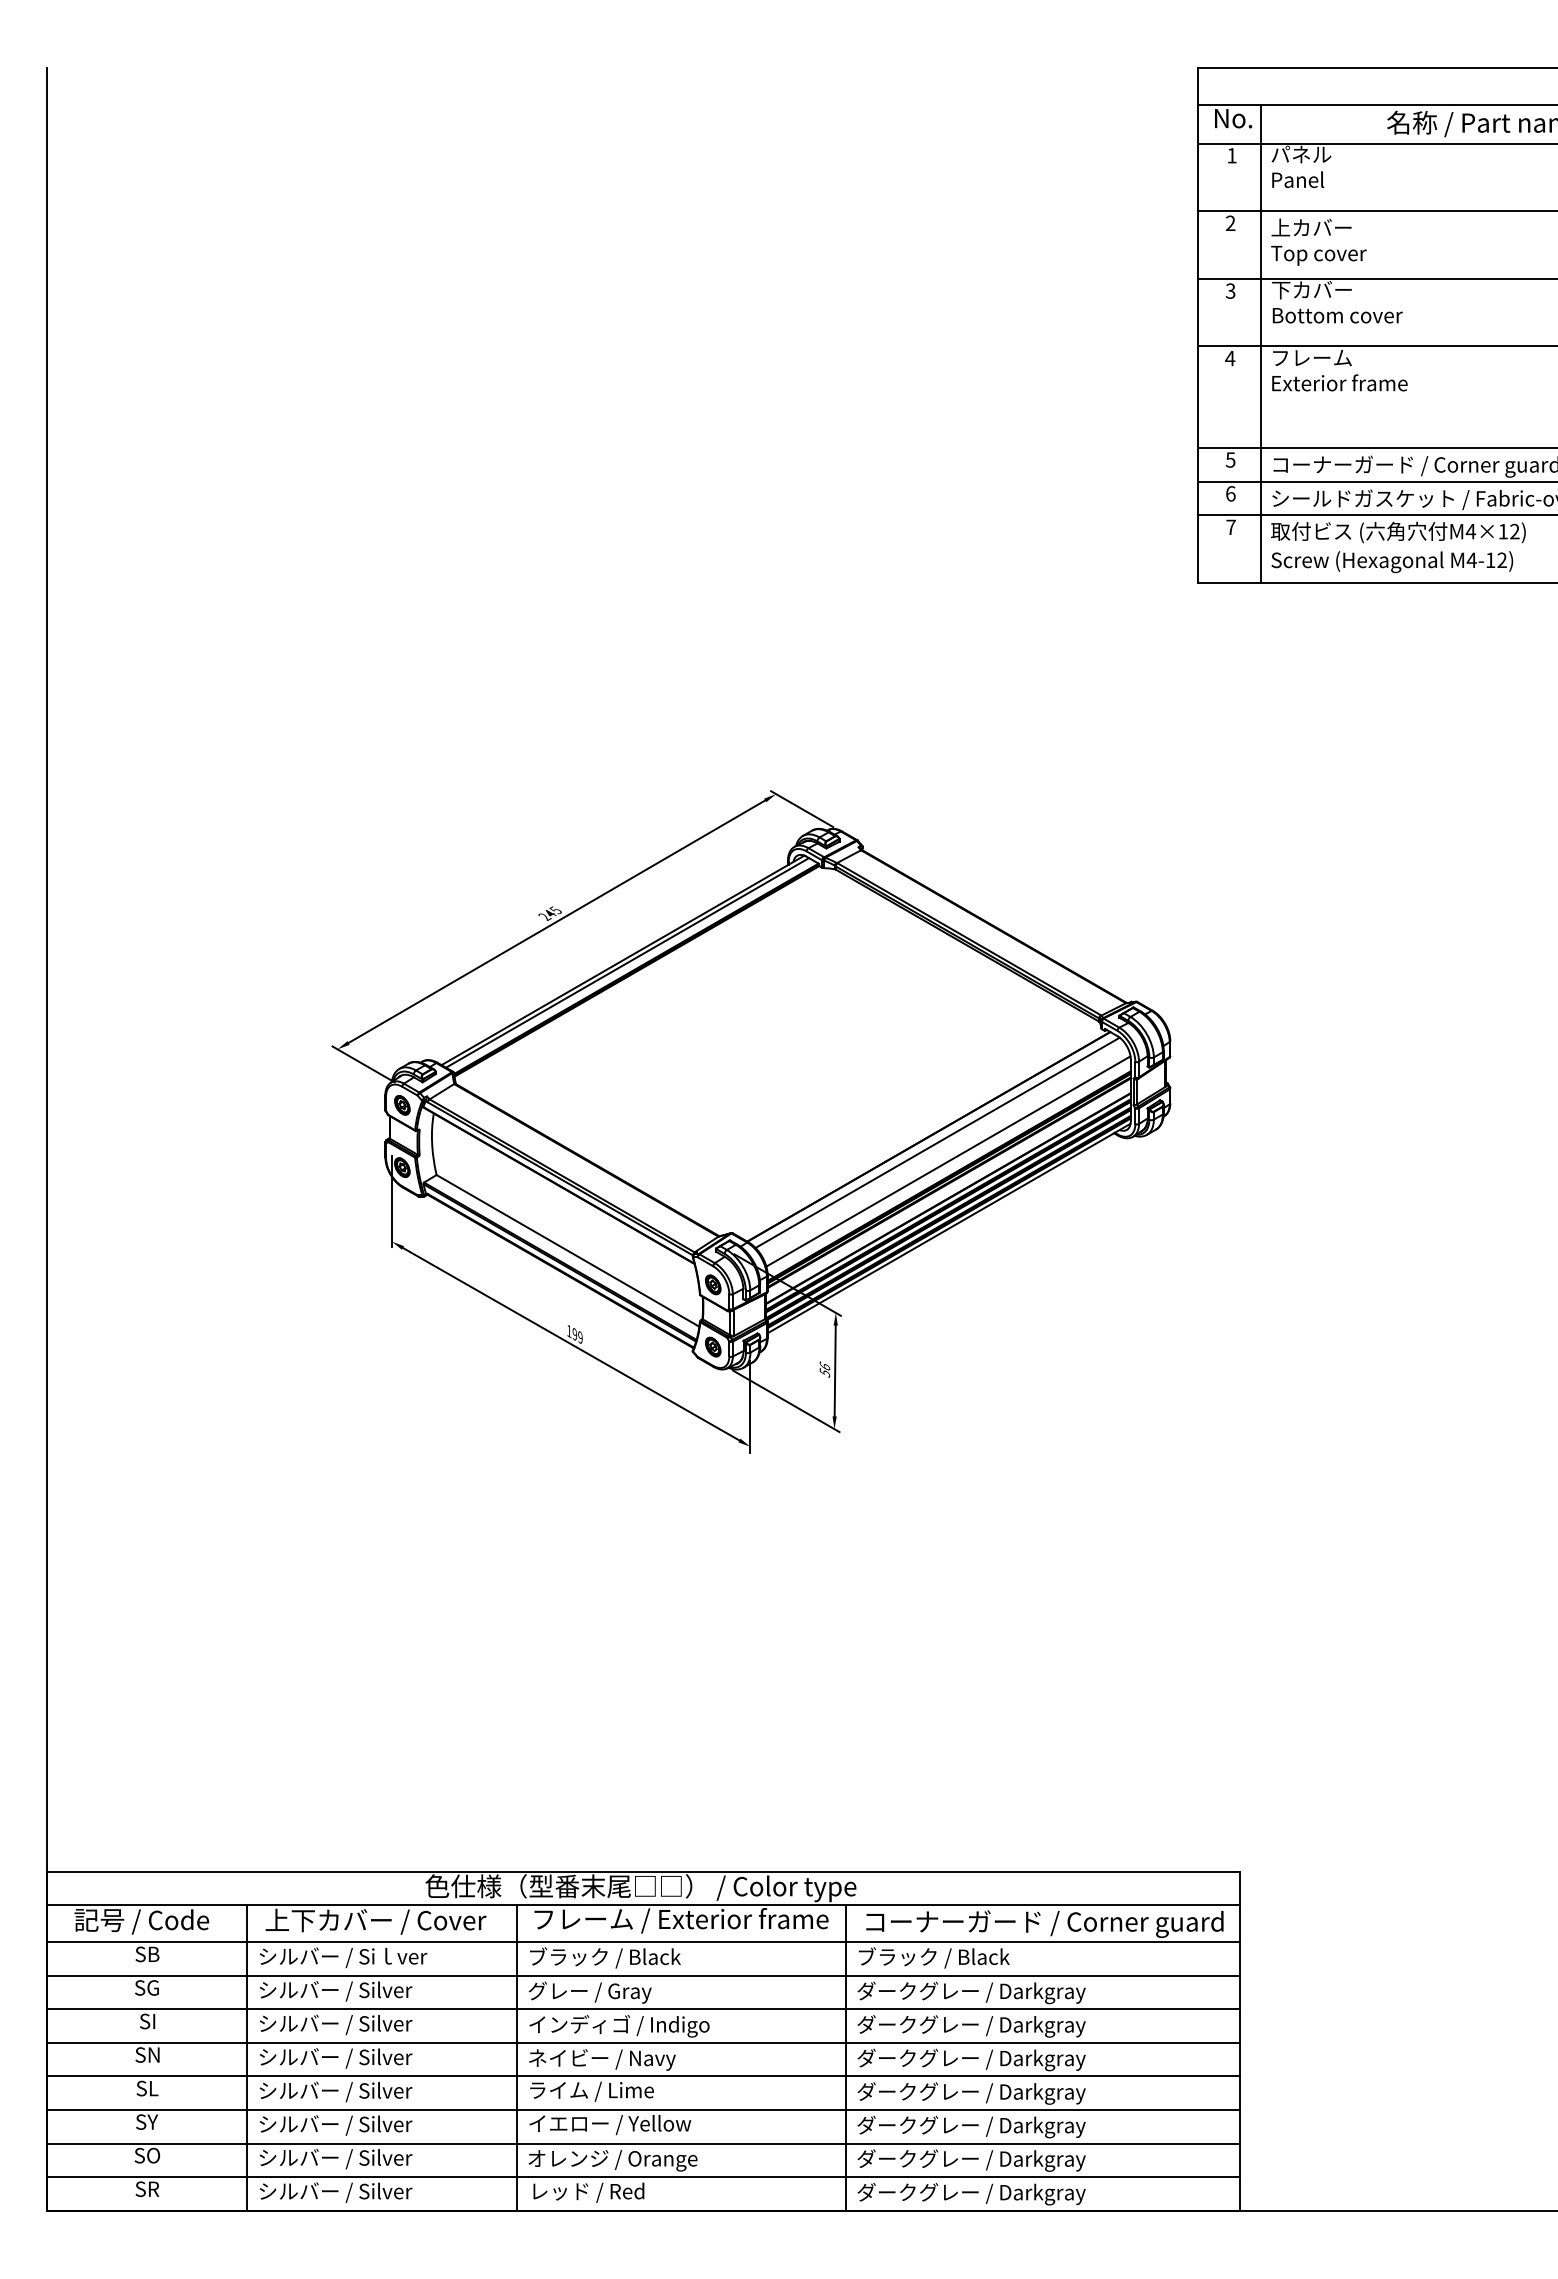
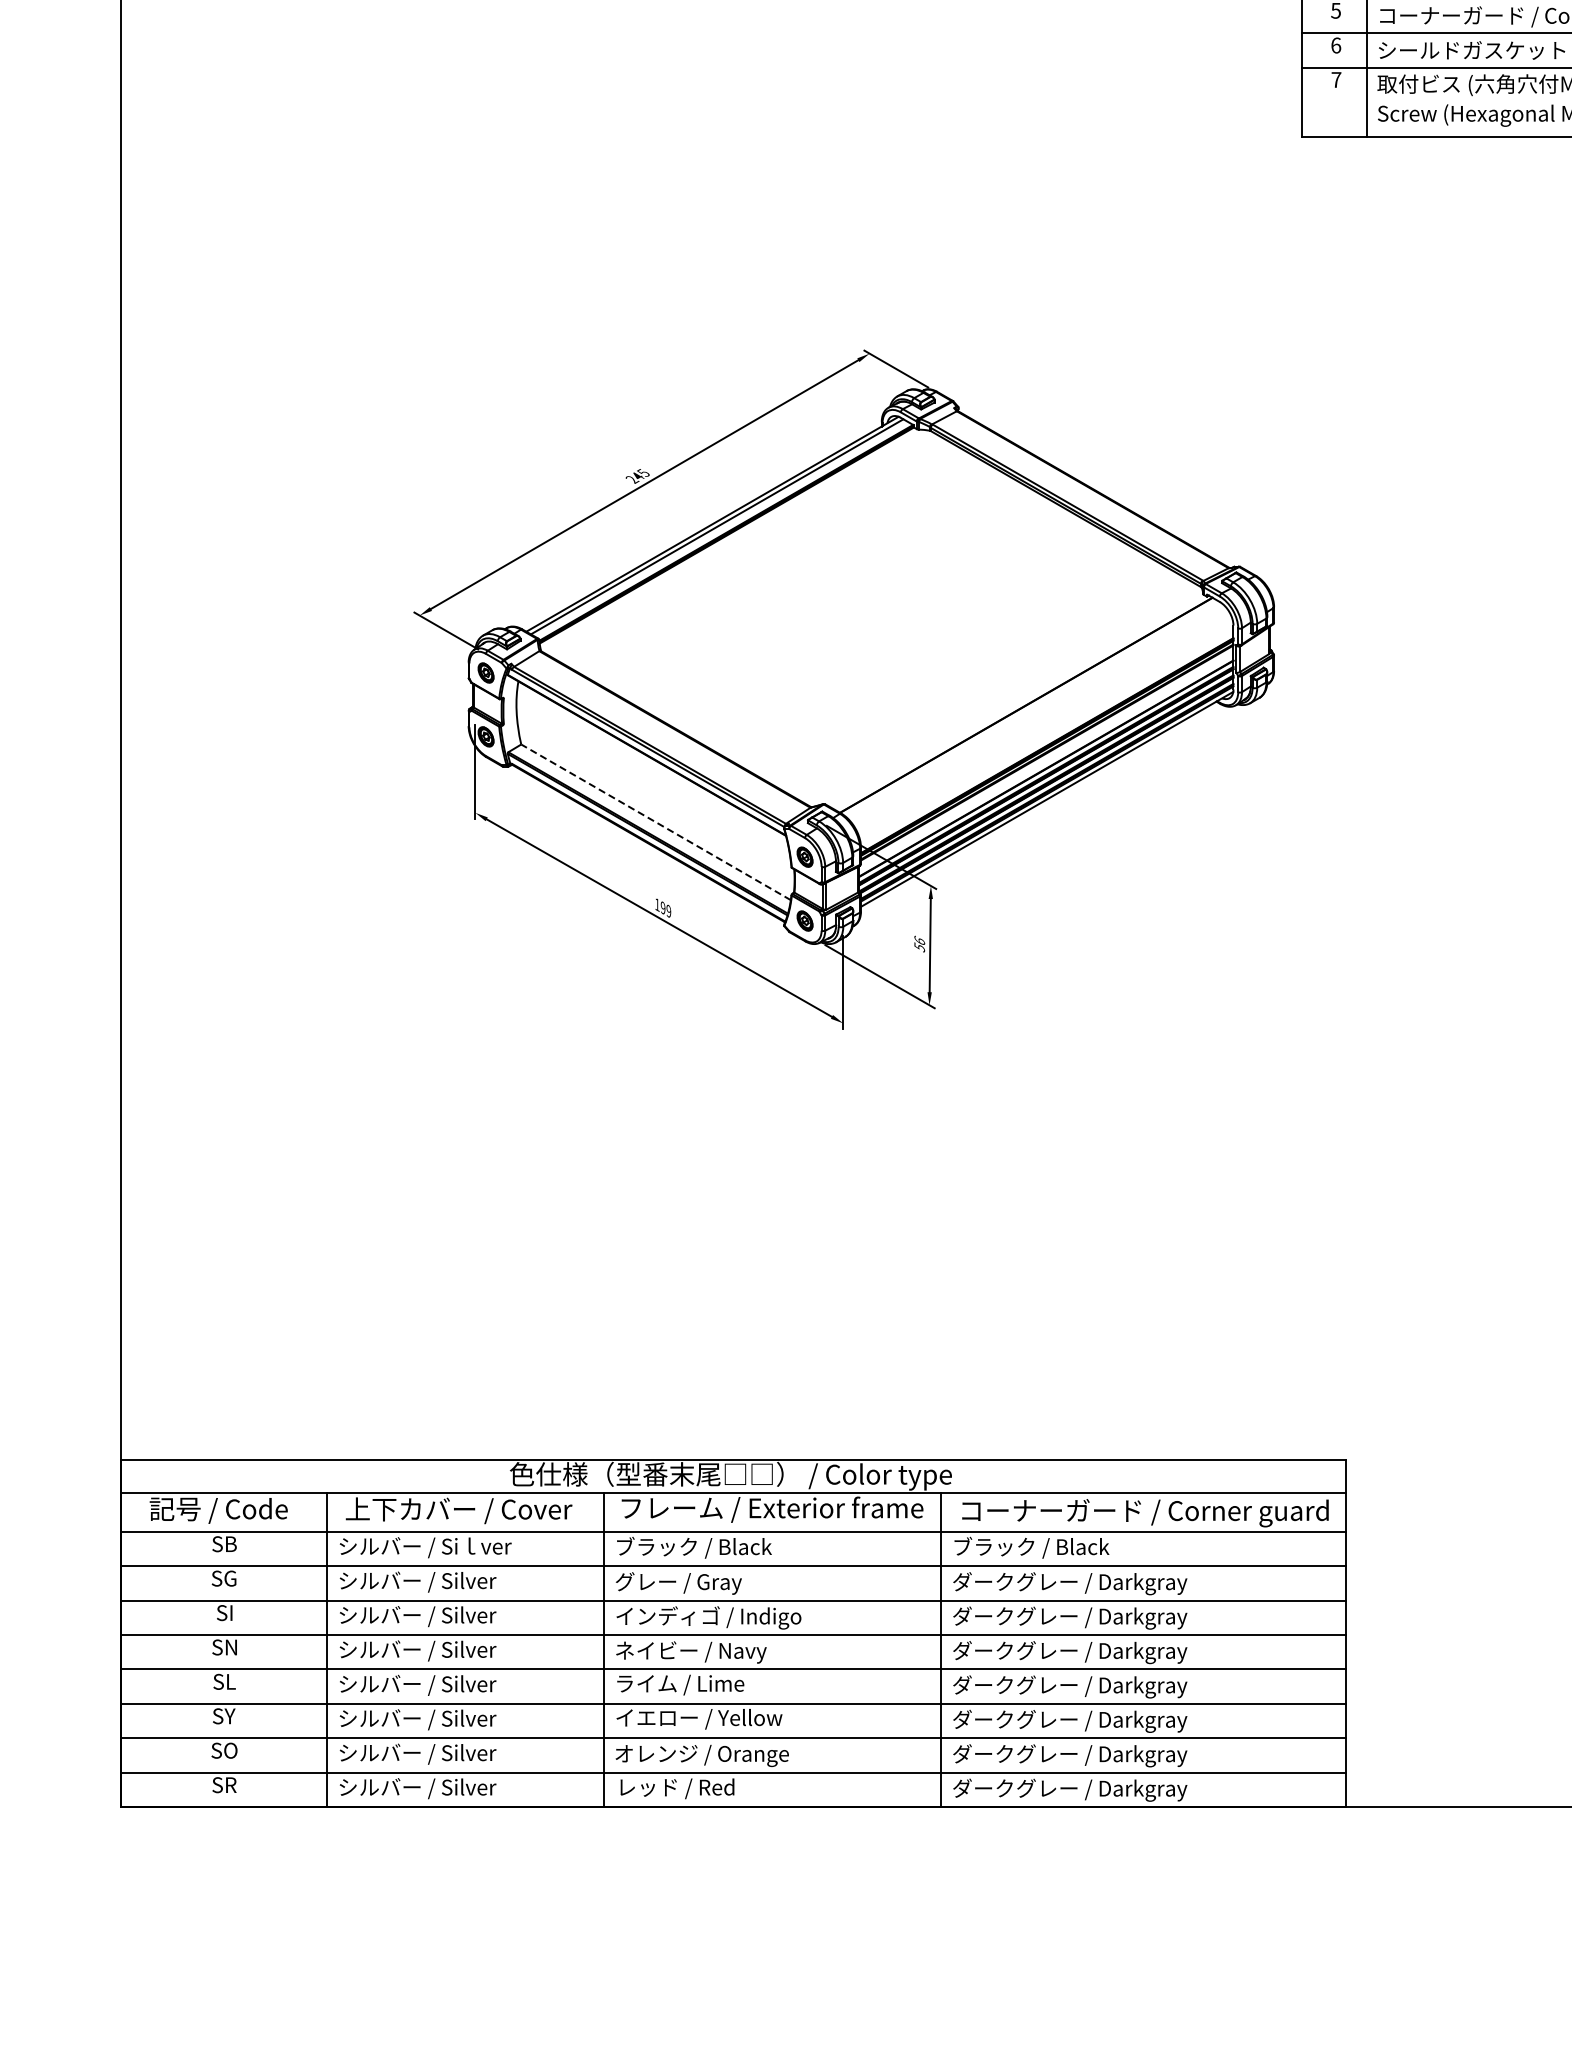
line: (937, 1142) -> (1035, 711), removed
line: (948, 1161) -> (1046, 730), removed
line: (567, 1250) -> (655, 821), solid -> dashed

